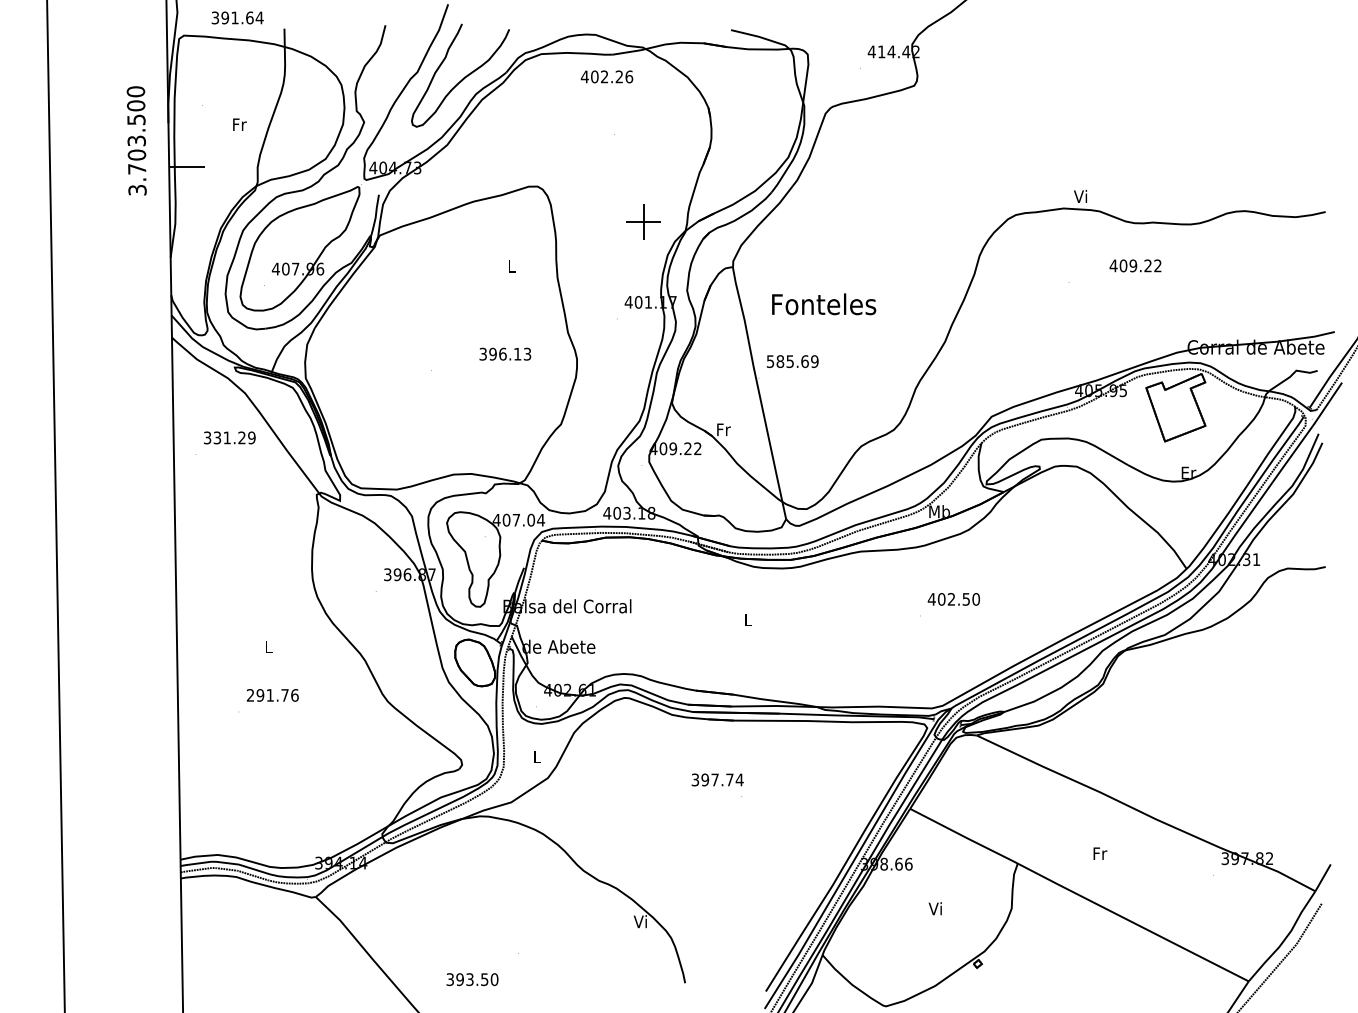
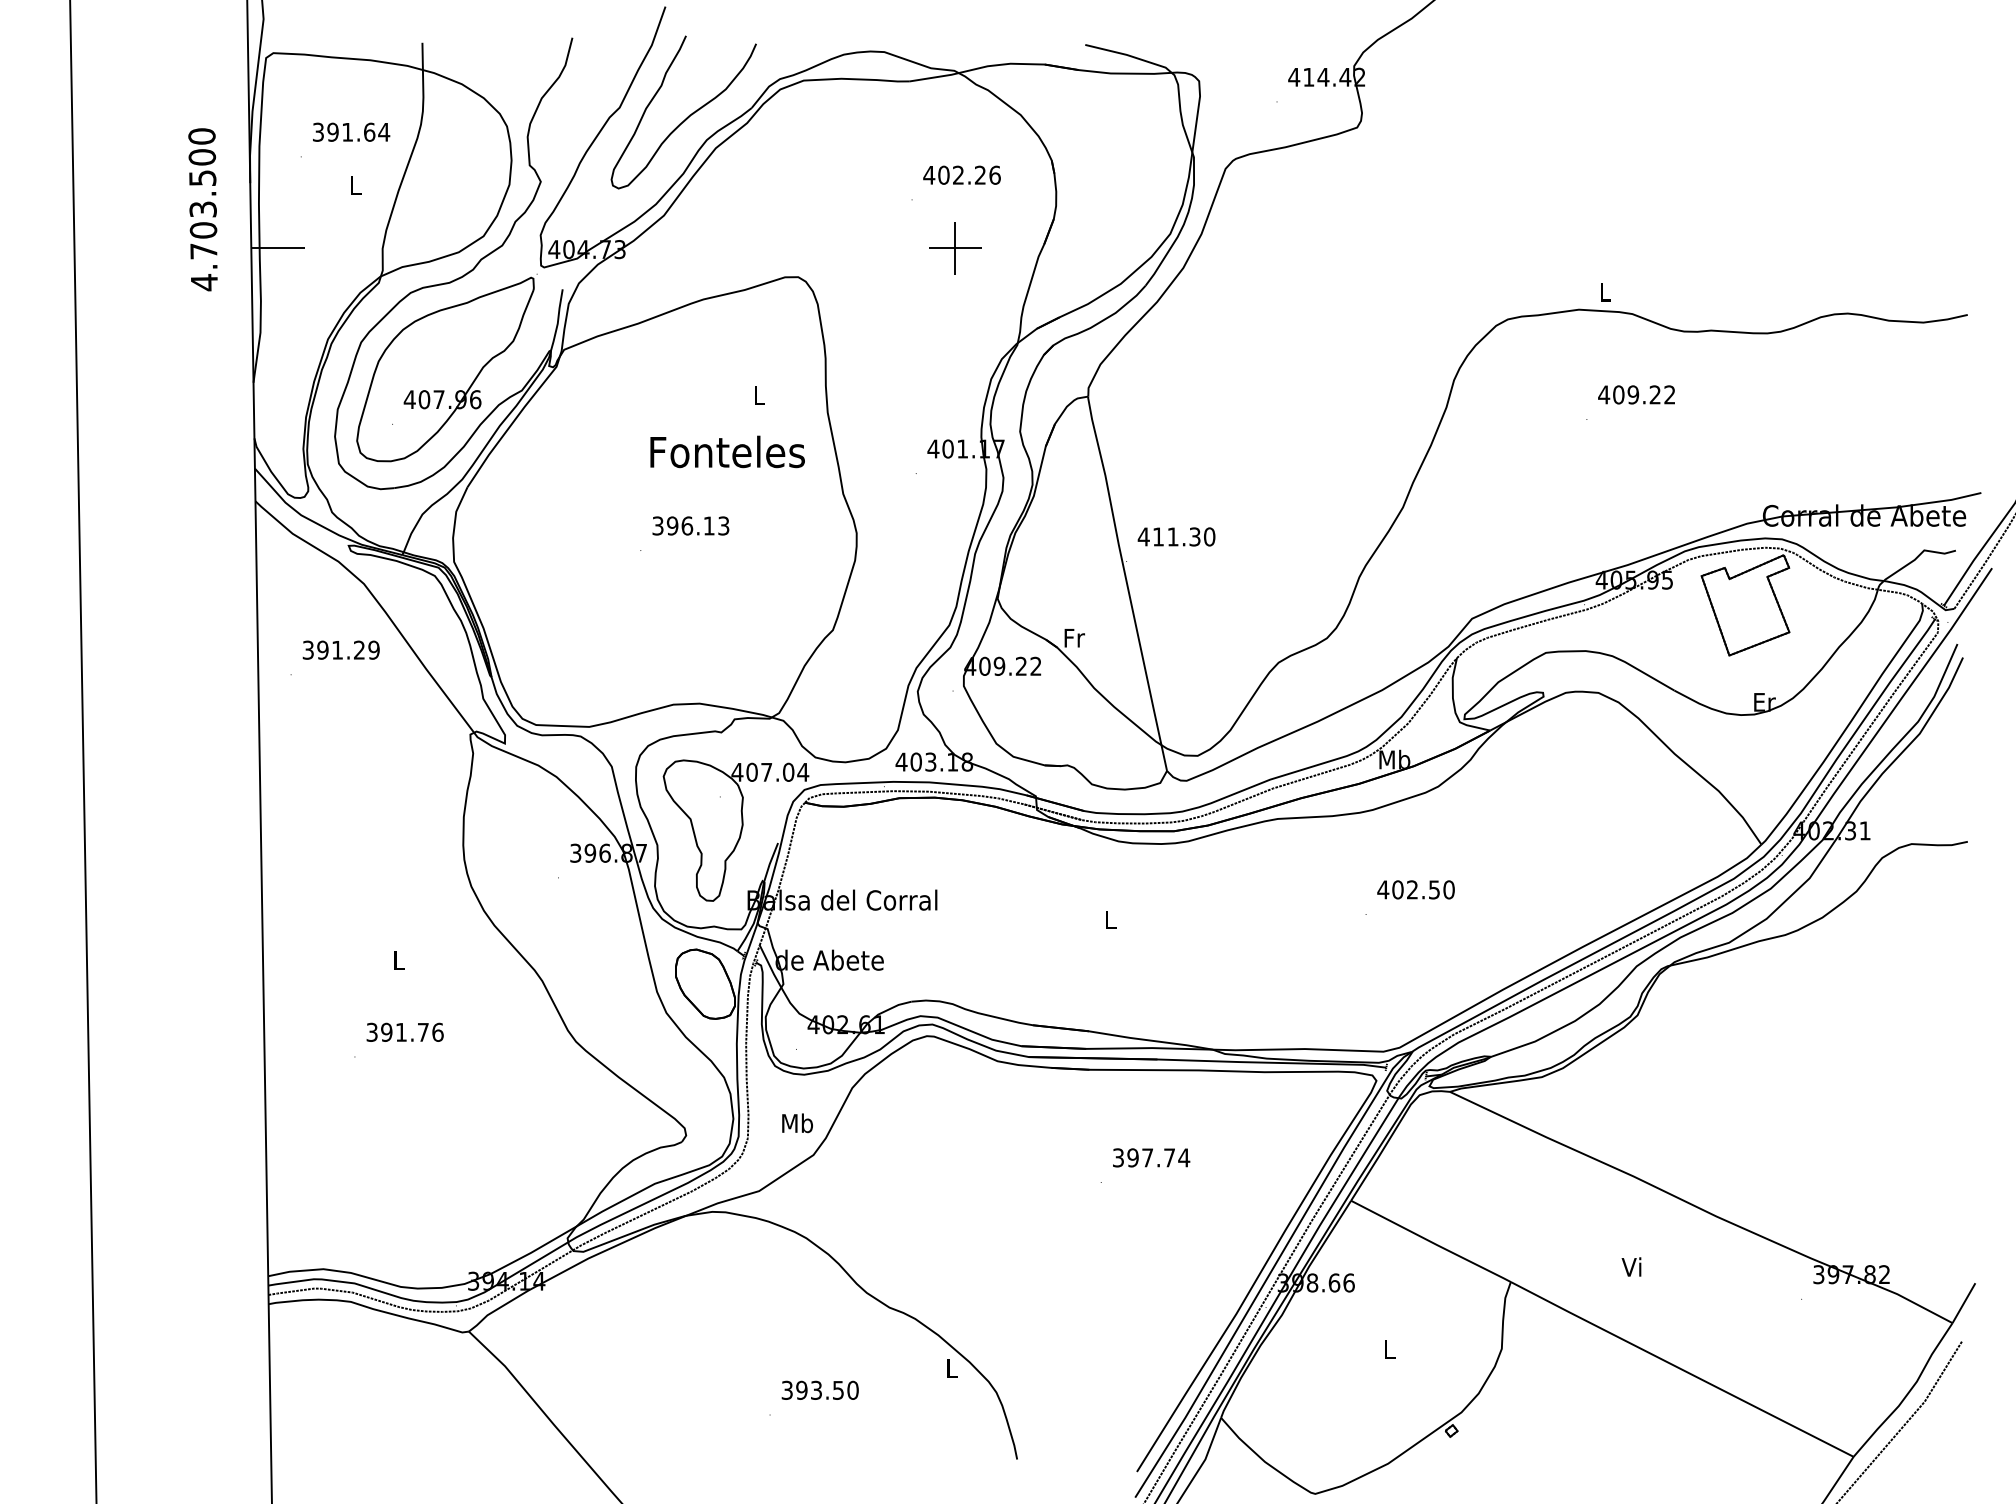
text: (237, 17) -> (351, 131), moved
text: (606, 76) -> (961, 174), moved
text: (239, 124) -> (355, 185), Fr -> L
text: (137, 190) -> (204, 282), 3.703.500 -> 4.703.500
text: (1080, 196) -> (1603, 291), Vi -> L
part: (643, 221) -> (955, 247), moved
text: (1135, 265) -> (1636, 394), moved
text: (824, 304) -> (728, 452), moved
text: (505, 353) -> (691, 524), moved
text: (792, 361) -> (1176, 536), 585.69 -> 411.30
text: (217, 437) -> (323, 649), 331.29 -> 391.29
text: (250, 695) -> (372, 1032), 291.76 -> 391.76
text: (536, 756) -> (796, 1123), L -> Mb
text: (717, 779) -> (1151, 1157), moved
text: (1099, 853) -> (1632, 1267), Fr -> Vi
text: (934, 908) -> (1387, 1348), Vi -> L
text: (639, 921) -> (949, 1367), Vi -> L
text: (472, 979) -> (820, 1390), moved

